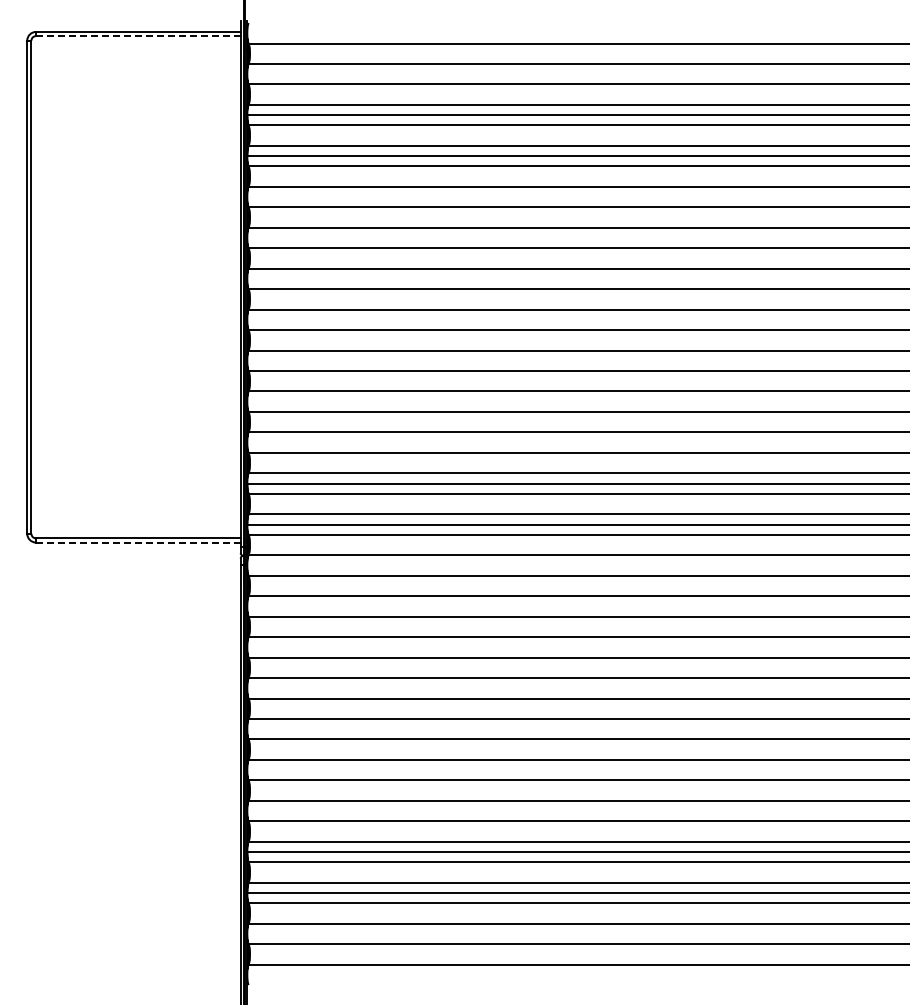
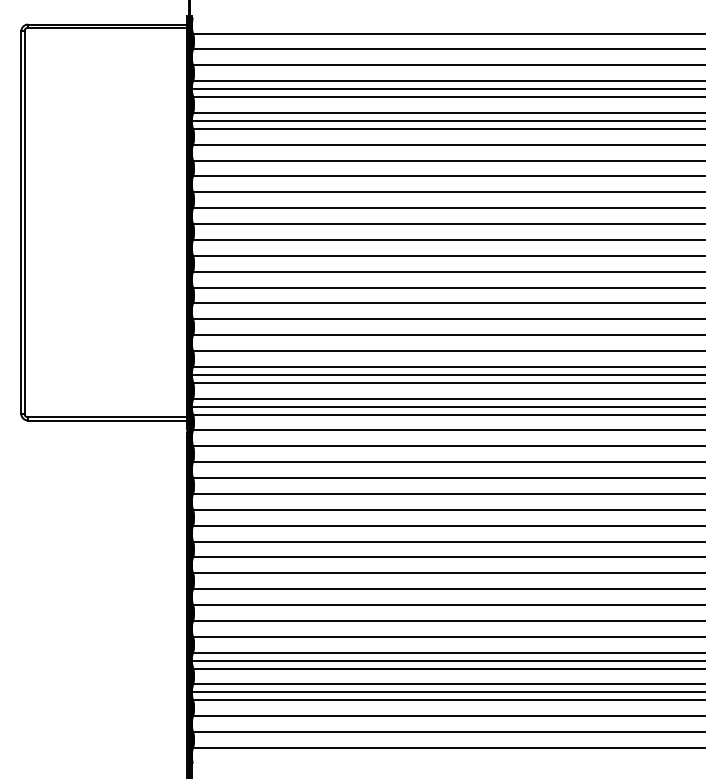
line: (137, 36) -> (106, 28), dashed -> solid
line: (137, 542) -> (106, 420), dashed -> solid

